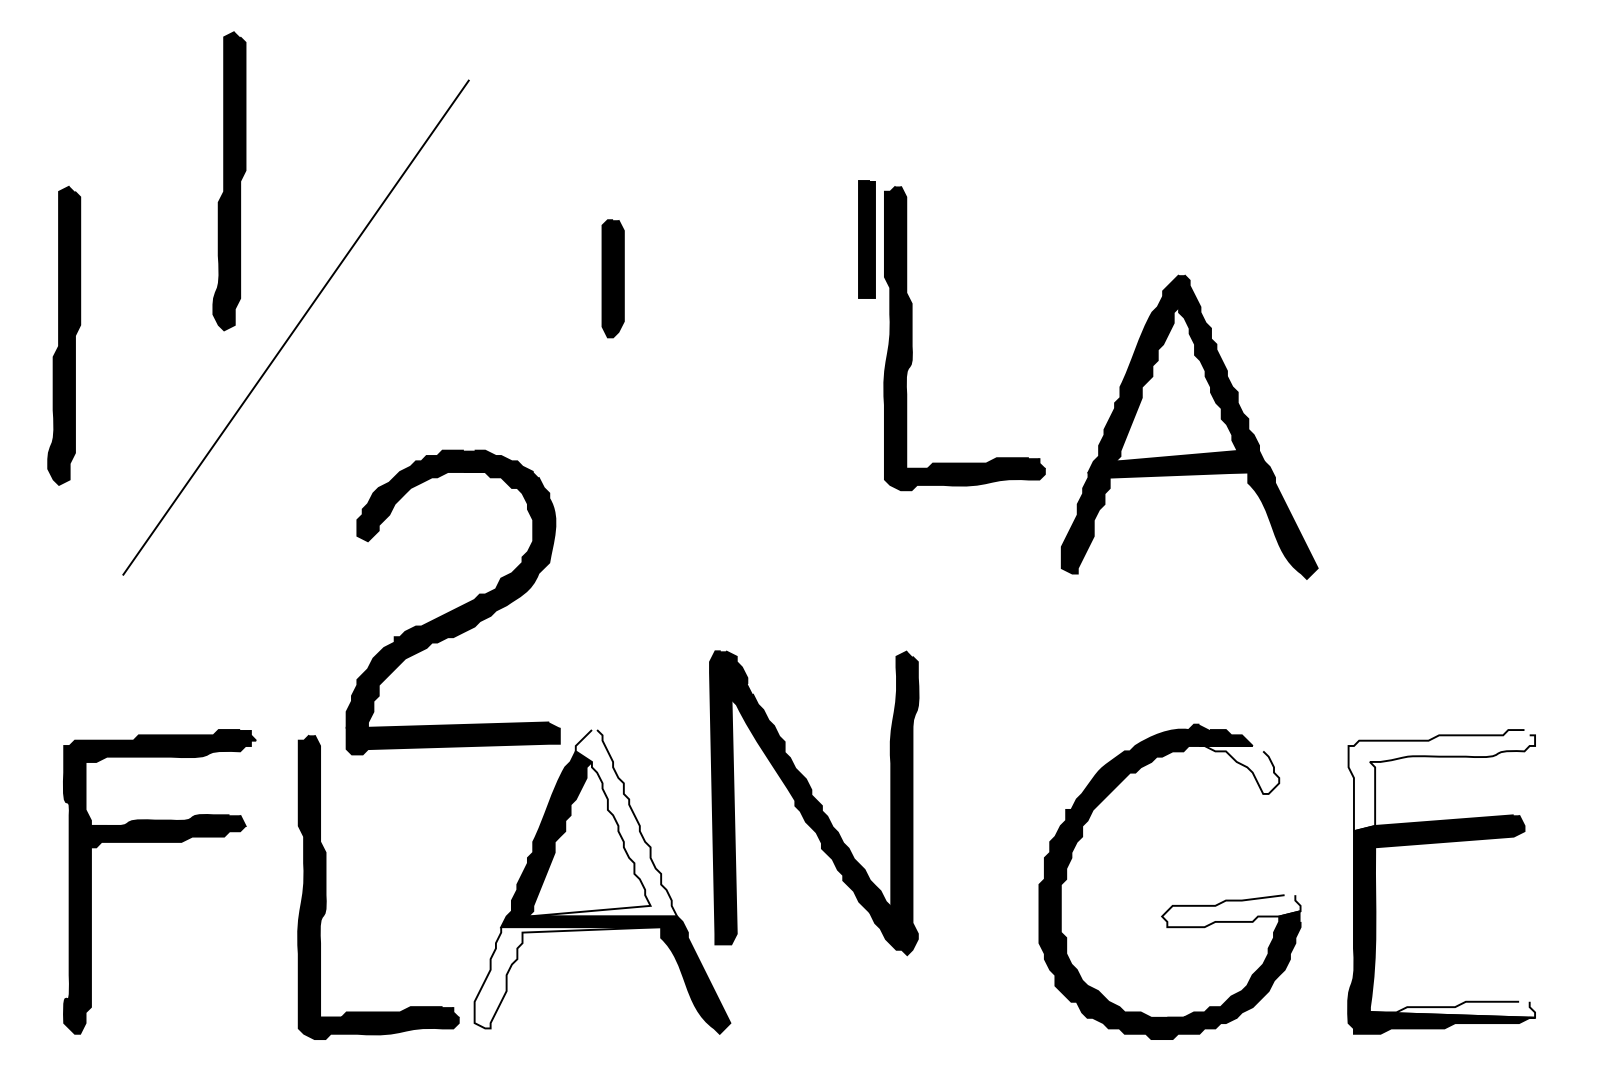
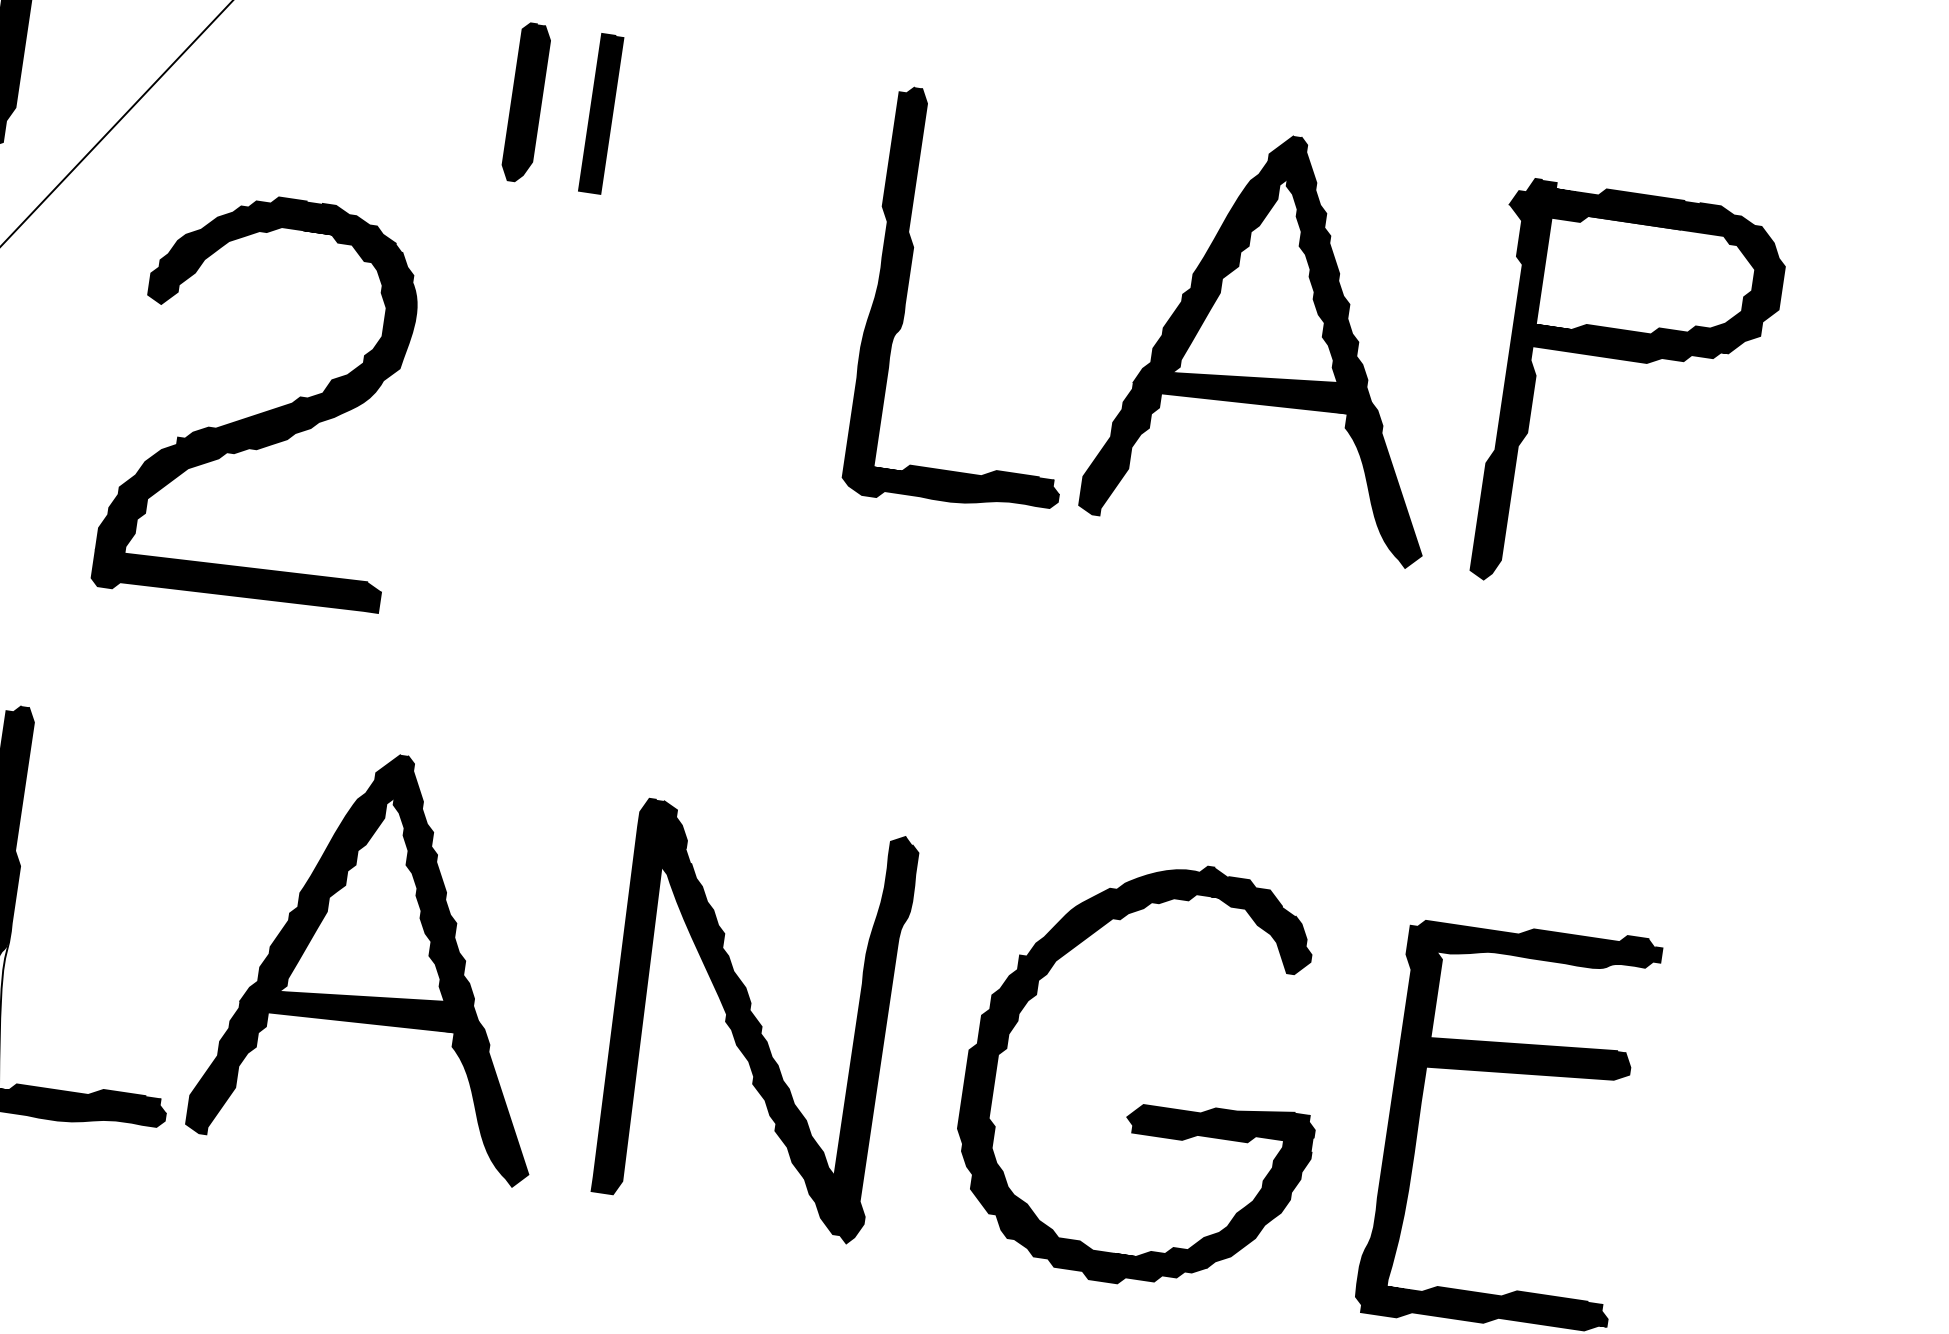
part: (866, 239) -> (600, 113), moved
part: (612, 278) -> (525, 102), moved
part: (1446, 309) -> (1628, 360), added
part: (1189, 426) -> (1278, 340), moved
part: (454, 608) -> (263, 411), moved
fill: (1239, 769) -> (1260, 935), added
fill: (1441, 780) -> (1528, 990), added
part: (814, 803) -> (752, 1022), moved
fill: (602, 823) -> (396, 882), added
fill: (1231, 911) -> (1221, 1124), added
fill: (567, 977) -> (319, 1081), added
fill: (1452, 1009) -> (1497, 1299), added

